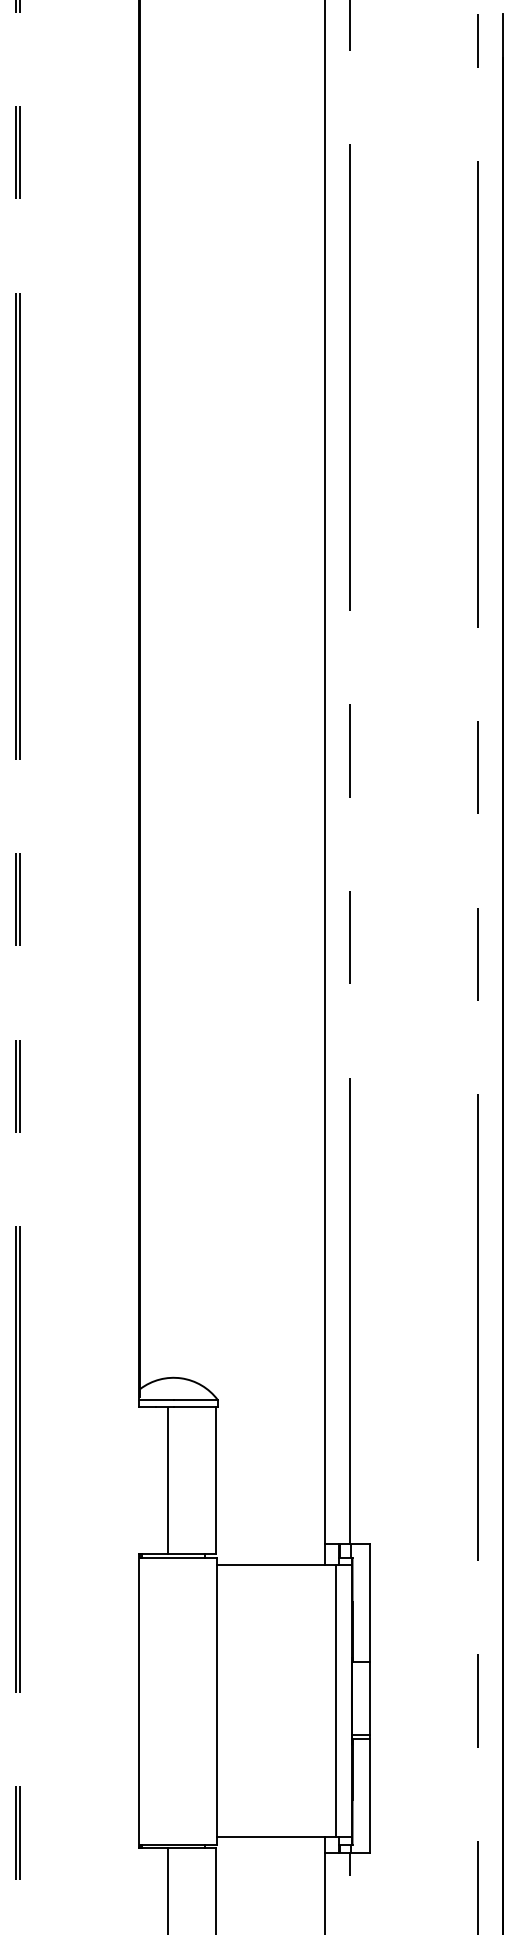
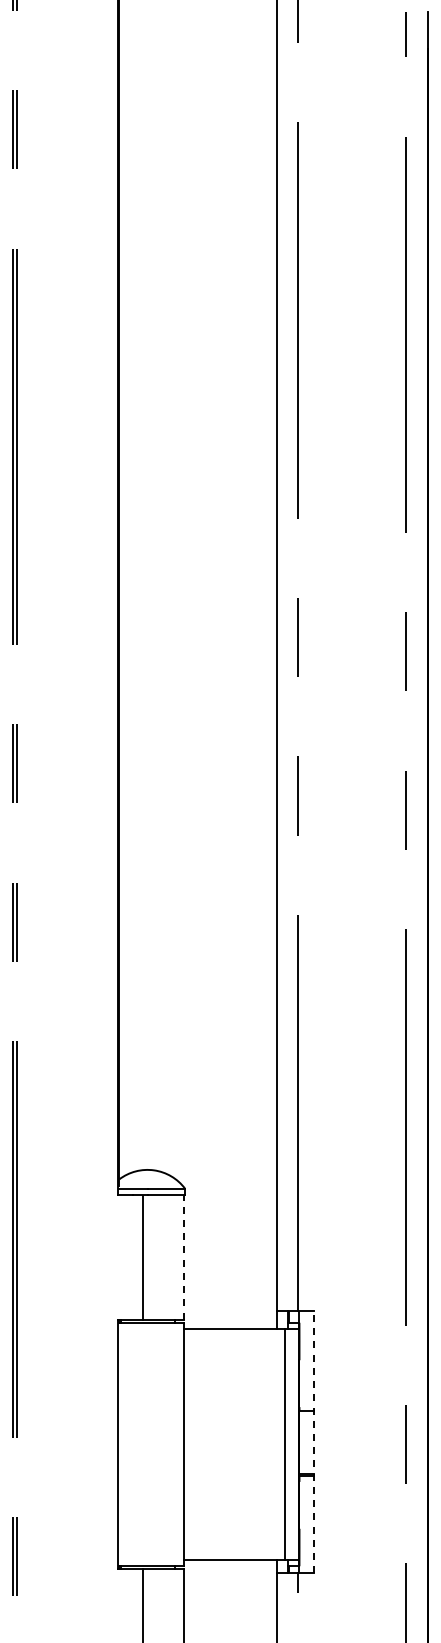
line: (215, 1479) -> (183, 1256), solid -> dashed
line: (369, 1697) -> (313, 1441), solid -> dashed

